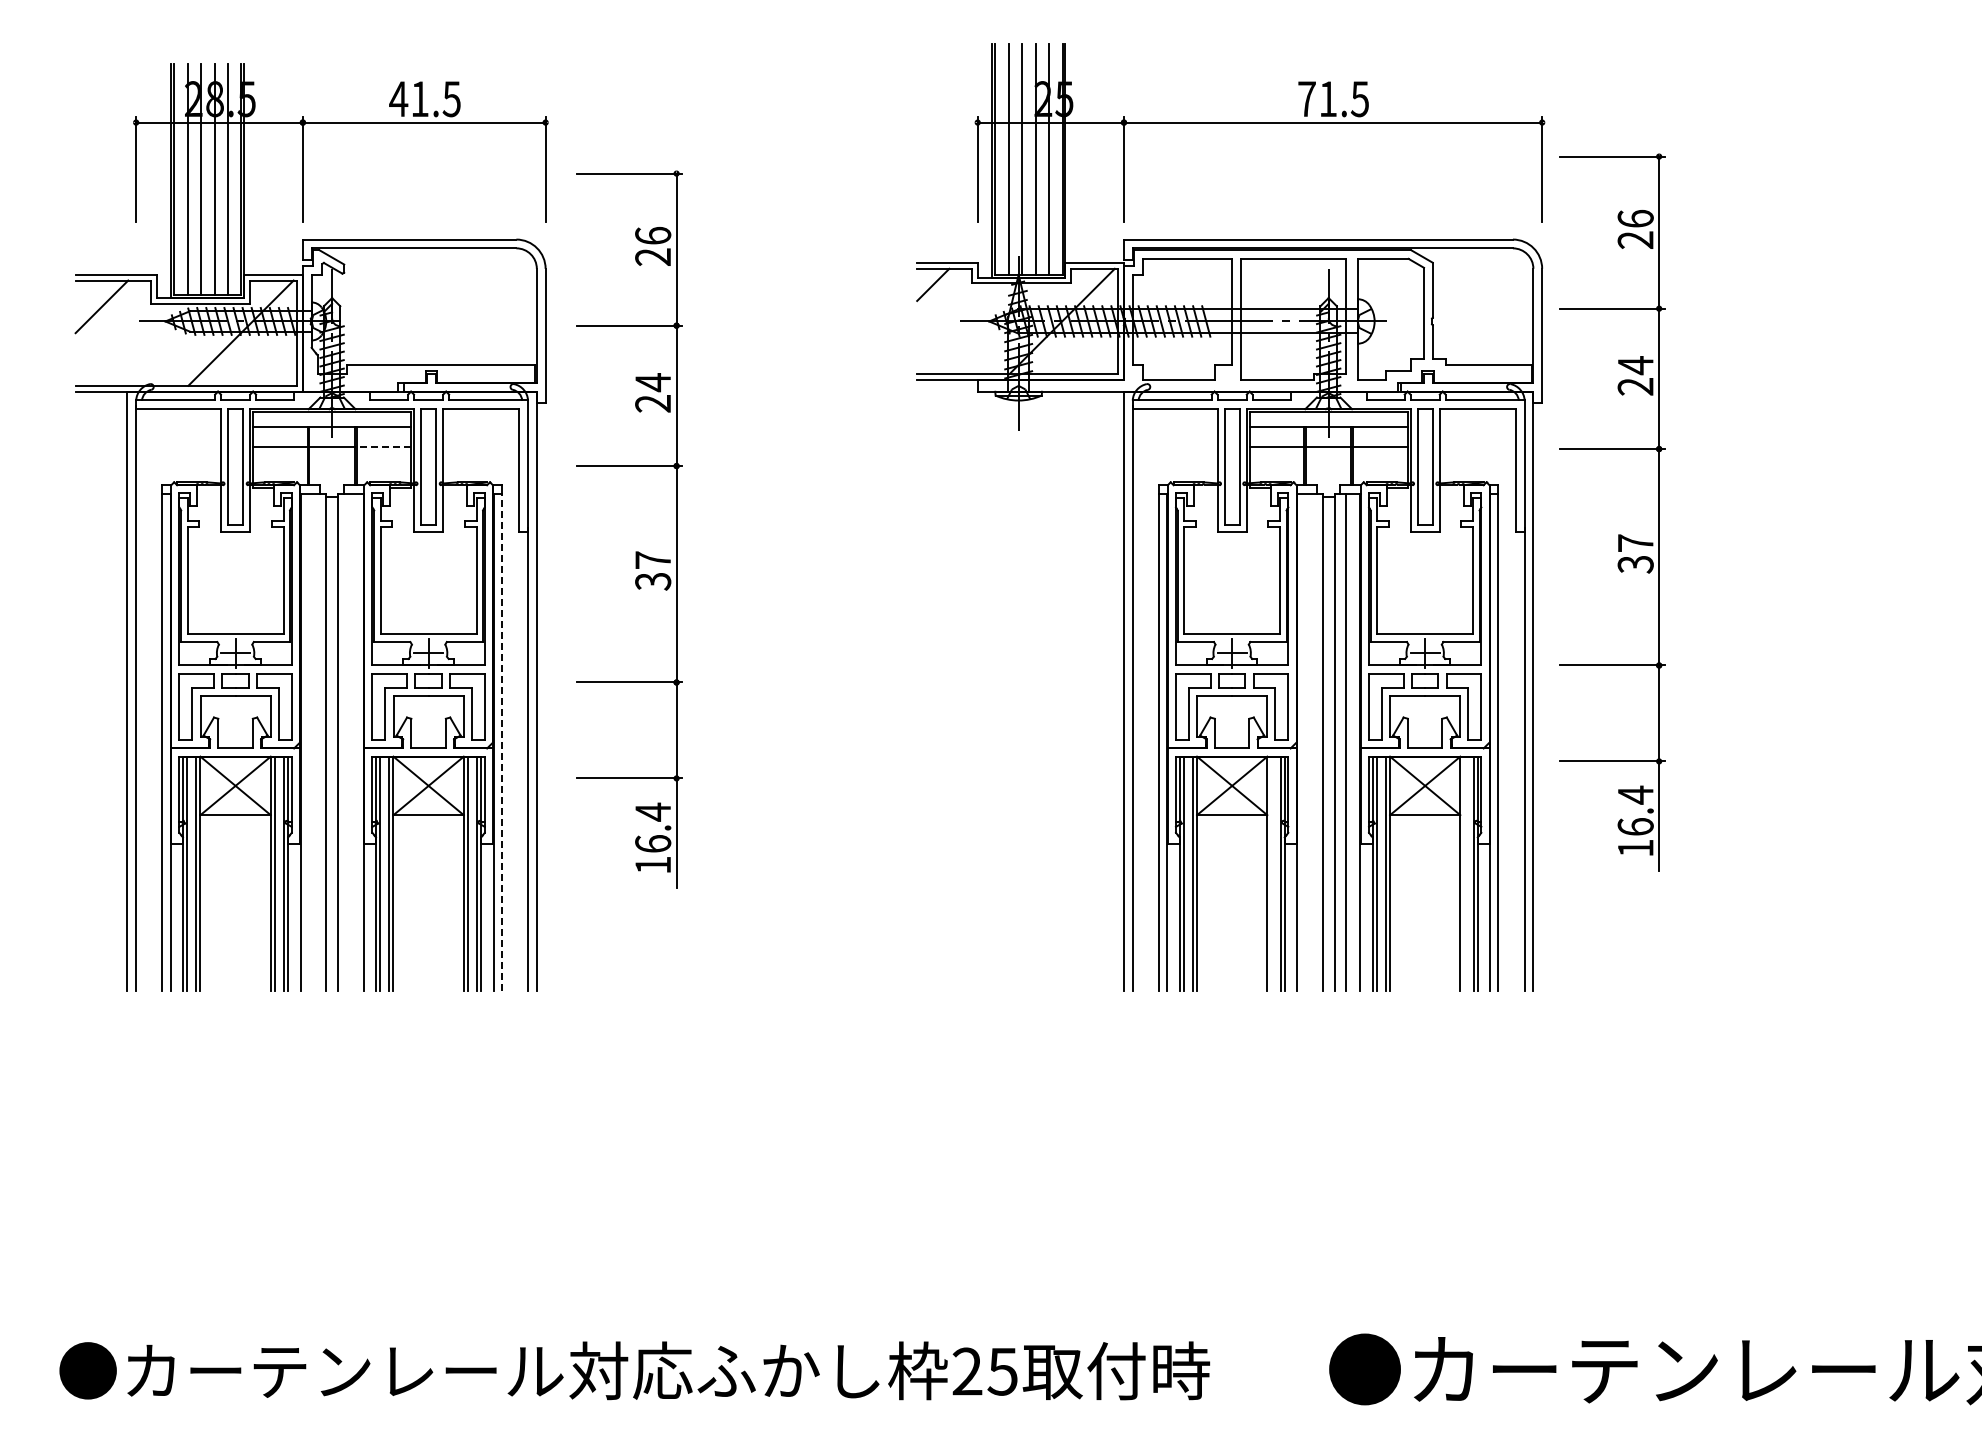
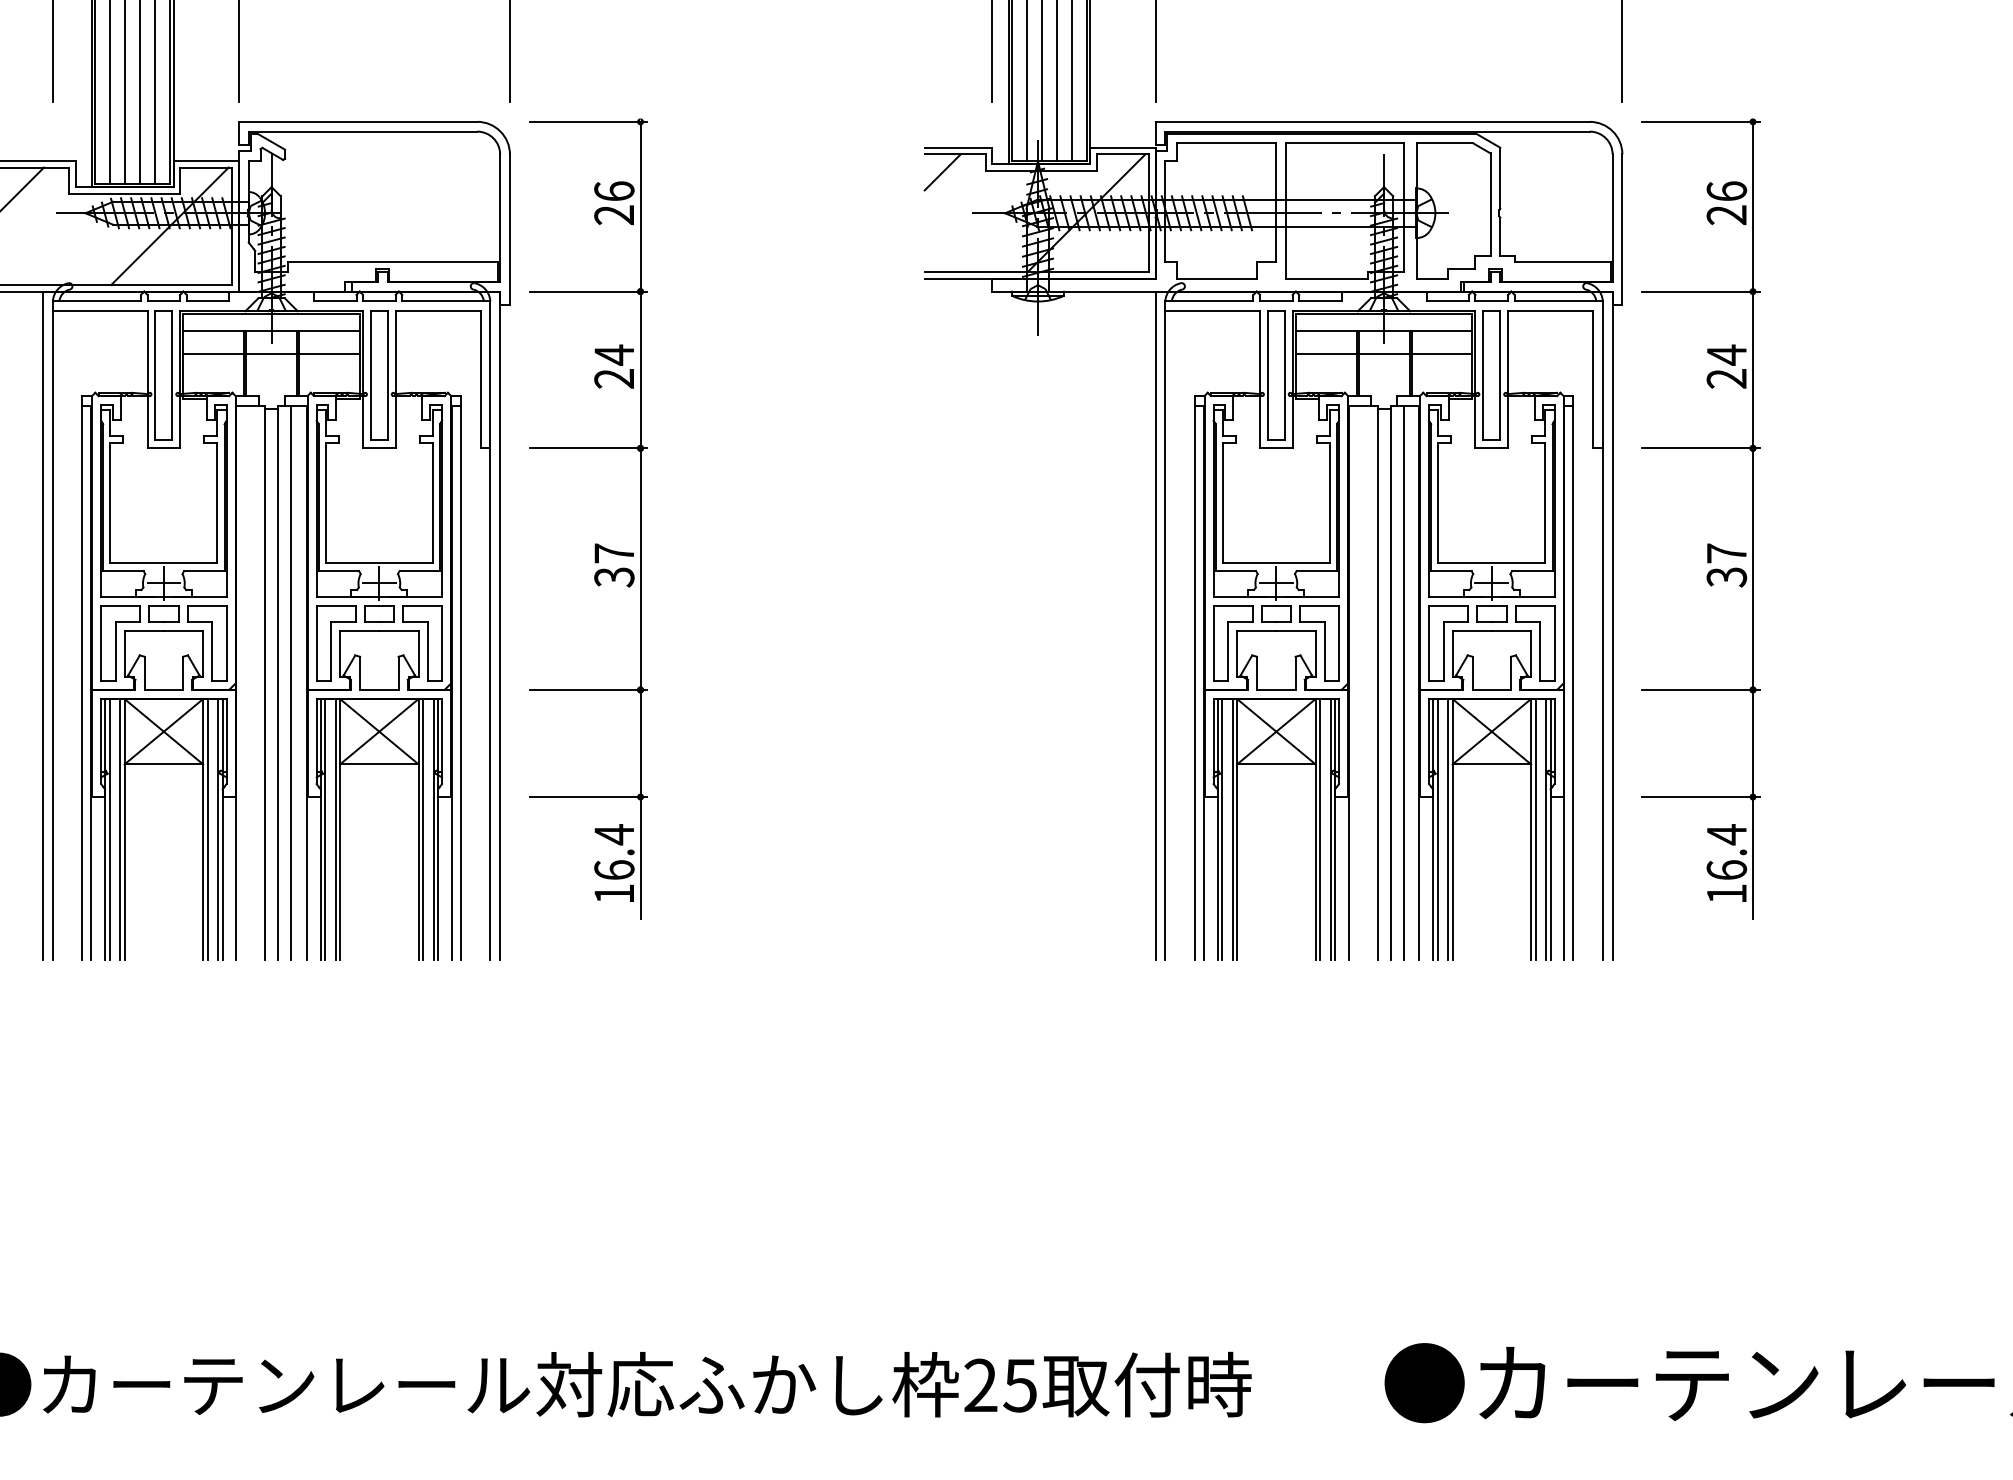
line: (383, 447) -> (328, 353), dashed -> solid
part: (1618, 534) -> (1707, 543), moved
part: (635, 551) -> (594, 543), moved
line: (501, 741) -> (460, 682), dashed -> solid
line: (349, 742) -> (291, 683), added
line: (1271, 873) -> (1320, 829), added
line: (1464, 873) -> (1535, 829), added

